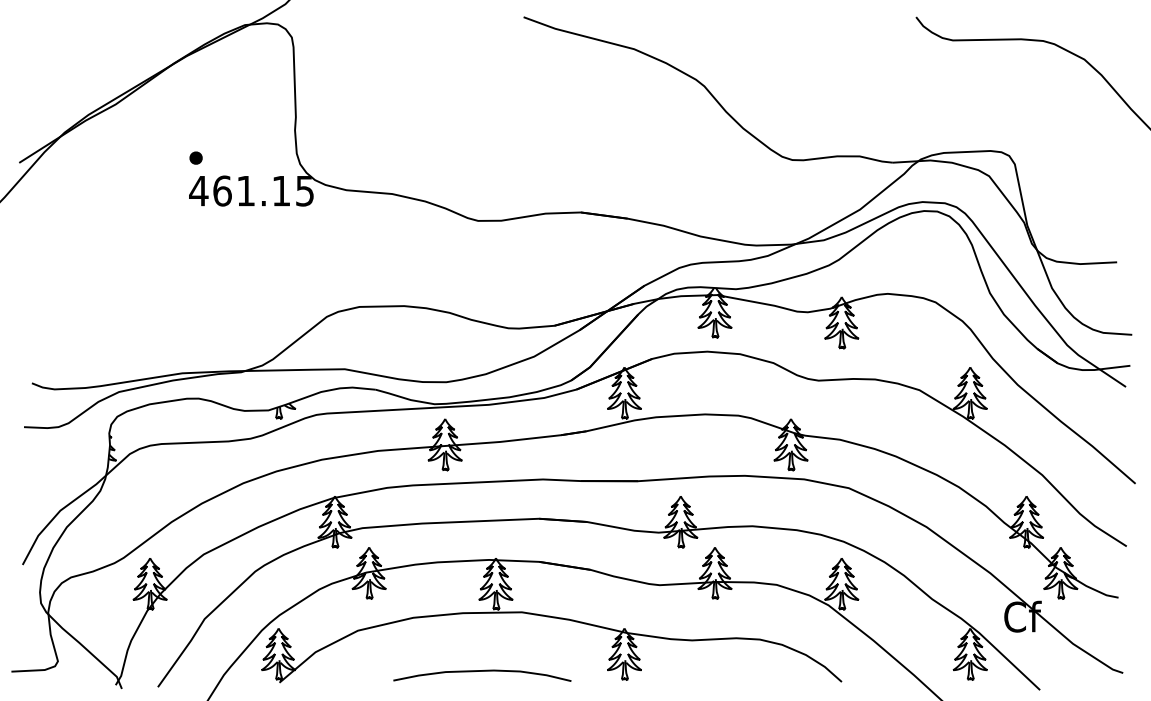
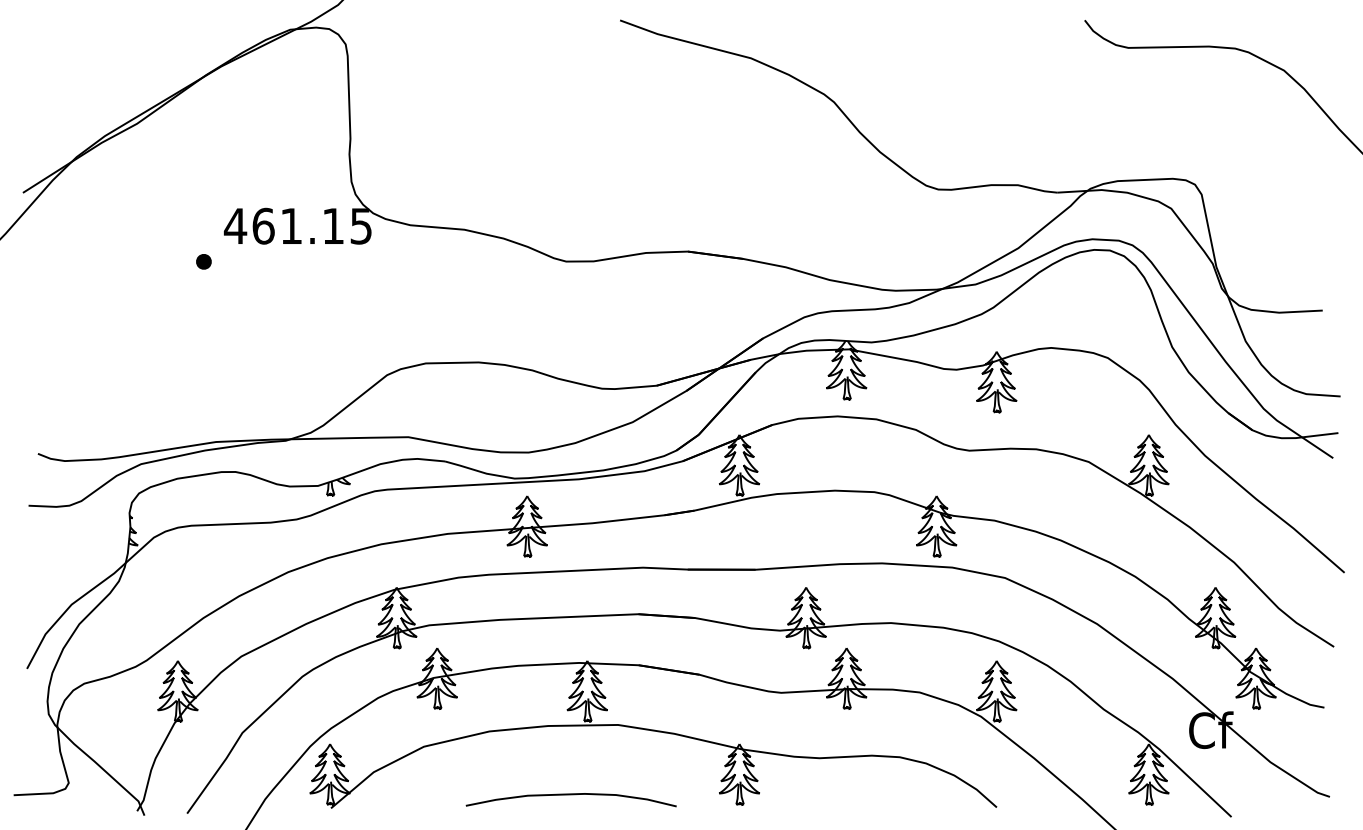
part: (195, 157) -> (203, 261), moved

